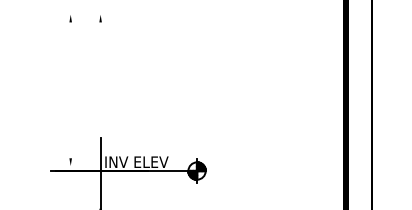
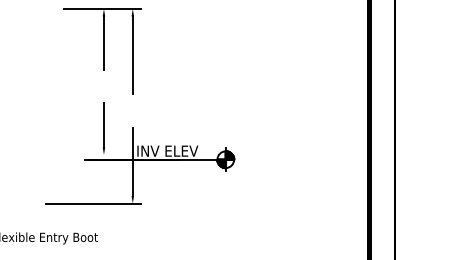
line: (68, 14) -> (101, 8), added
line: (70, 49) -> (103, 42), added
line: (100, 61) -> (132, 54), added
line: (70, 135) -> (103, 125), added

